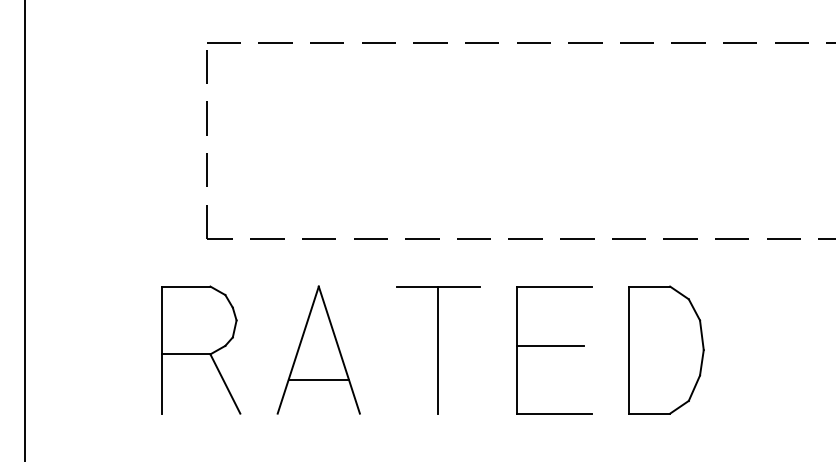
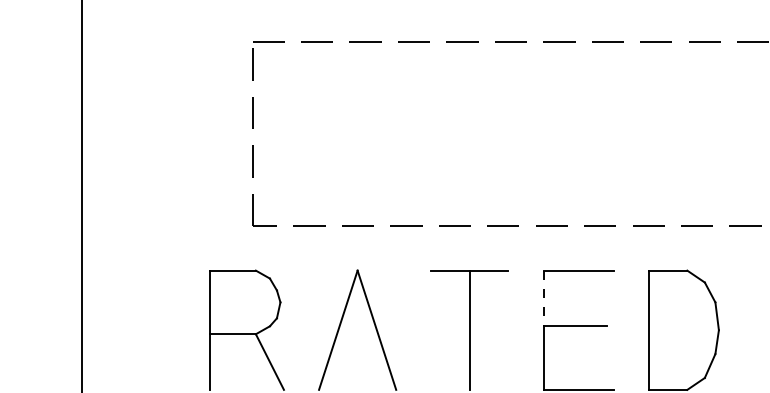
line: (516, 316) -> (543, 298), solid -> dashed
line: (318, 379) -> (357, 357), removed

